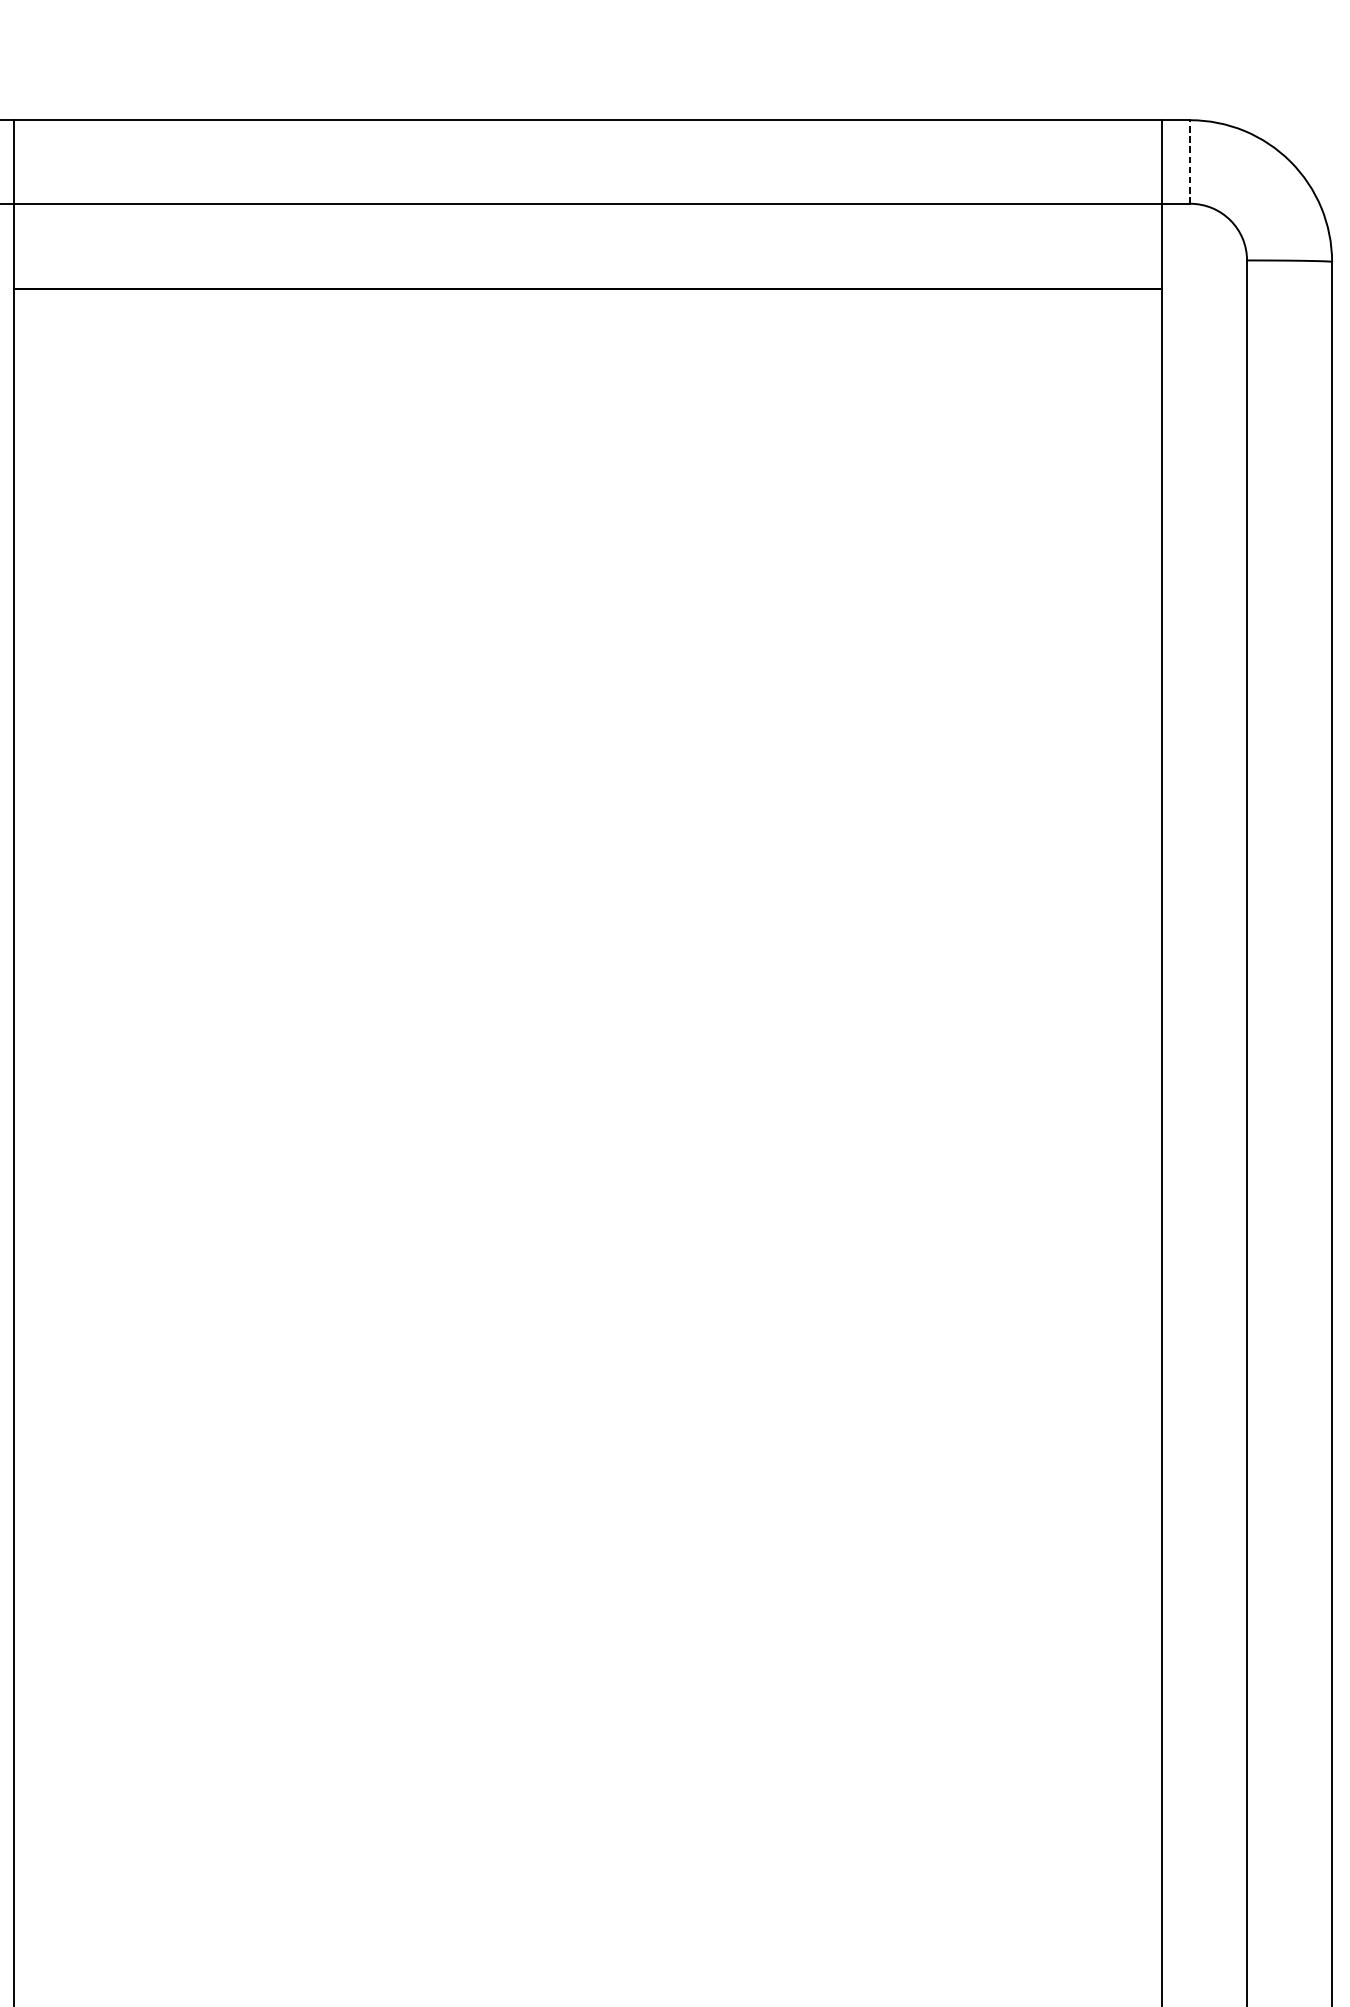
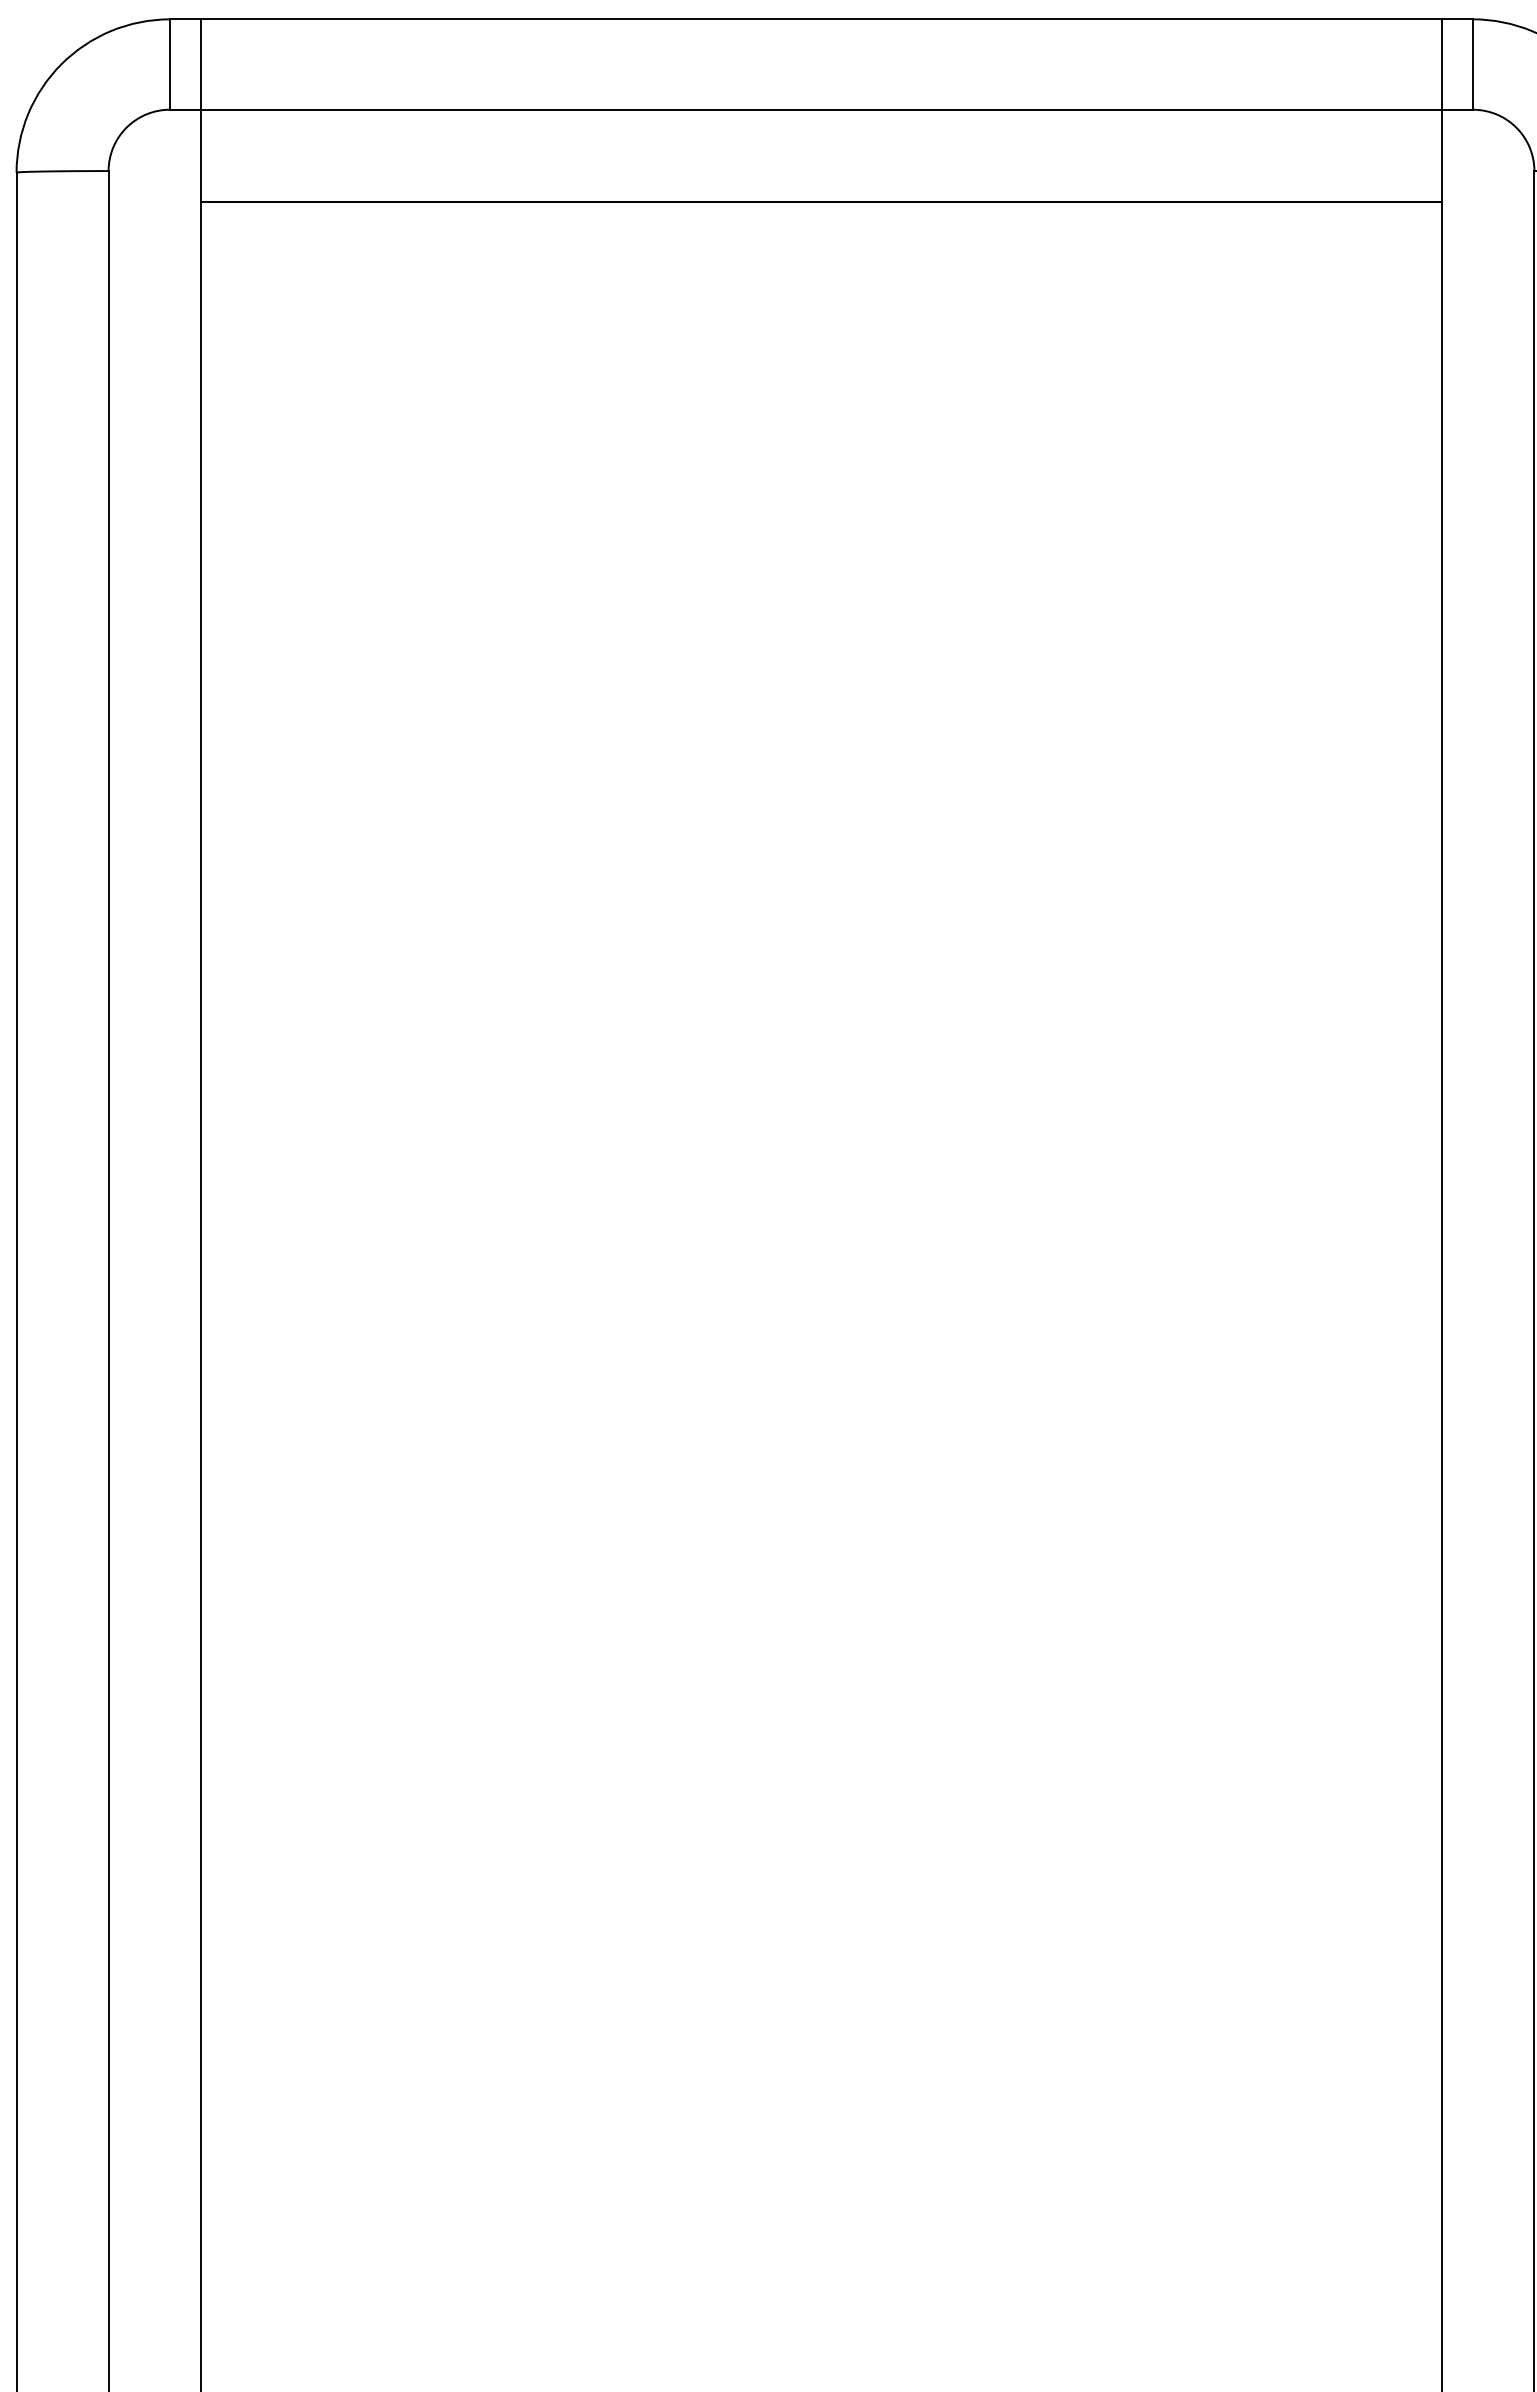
line: (1190, 161) -> (1473, 64), dashed -> solid

